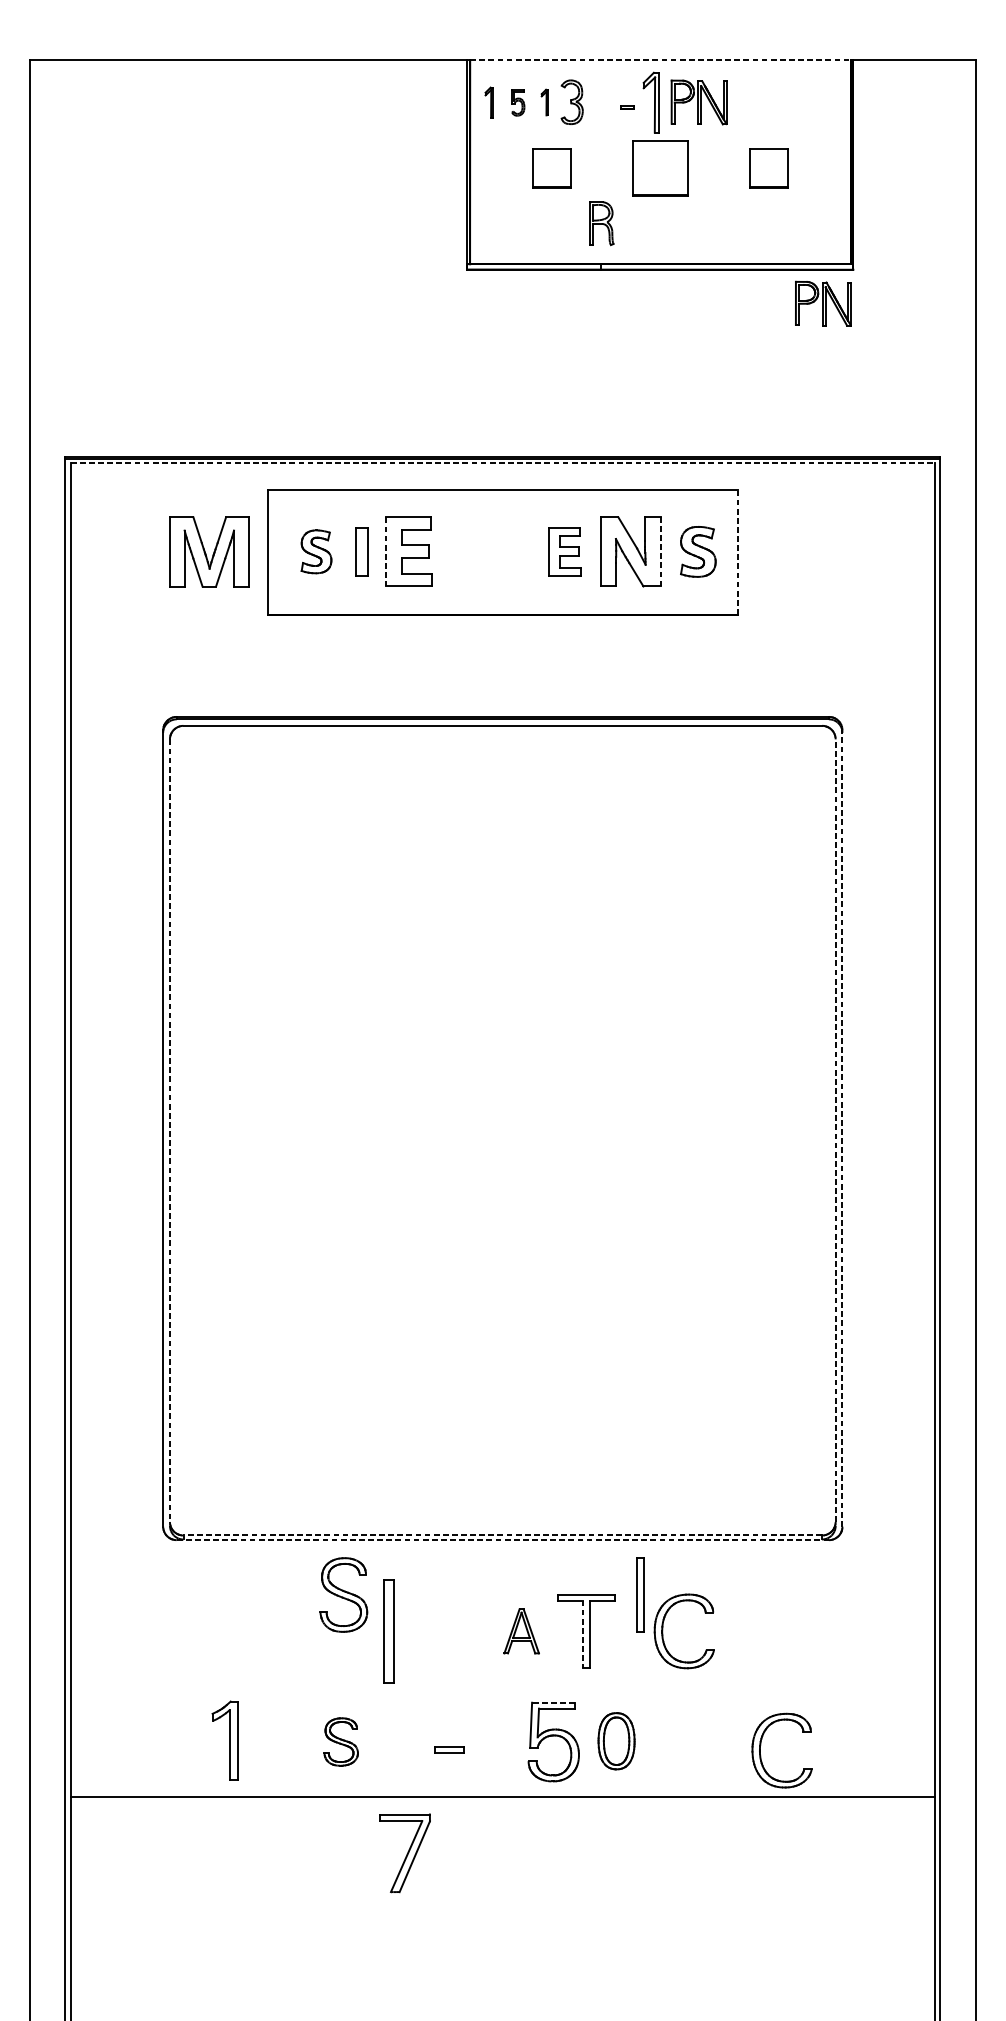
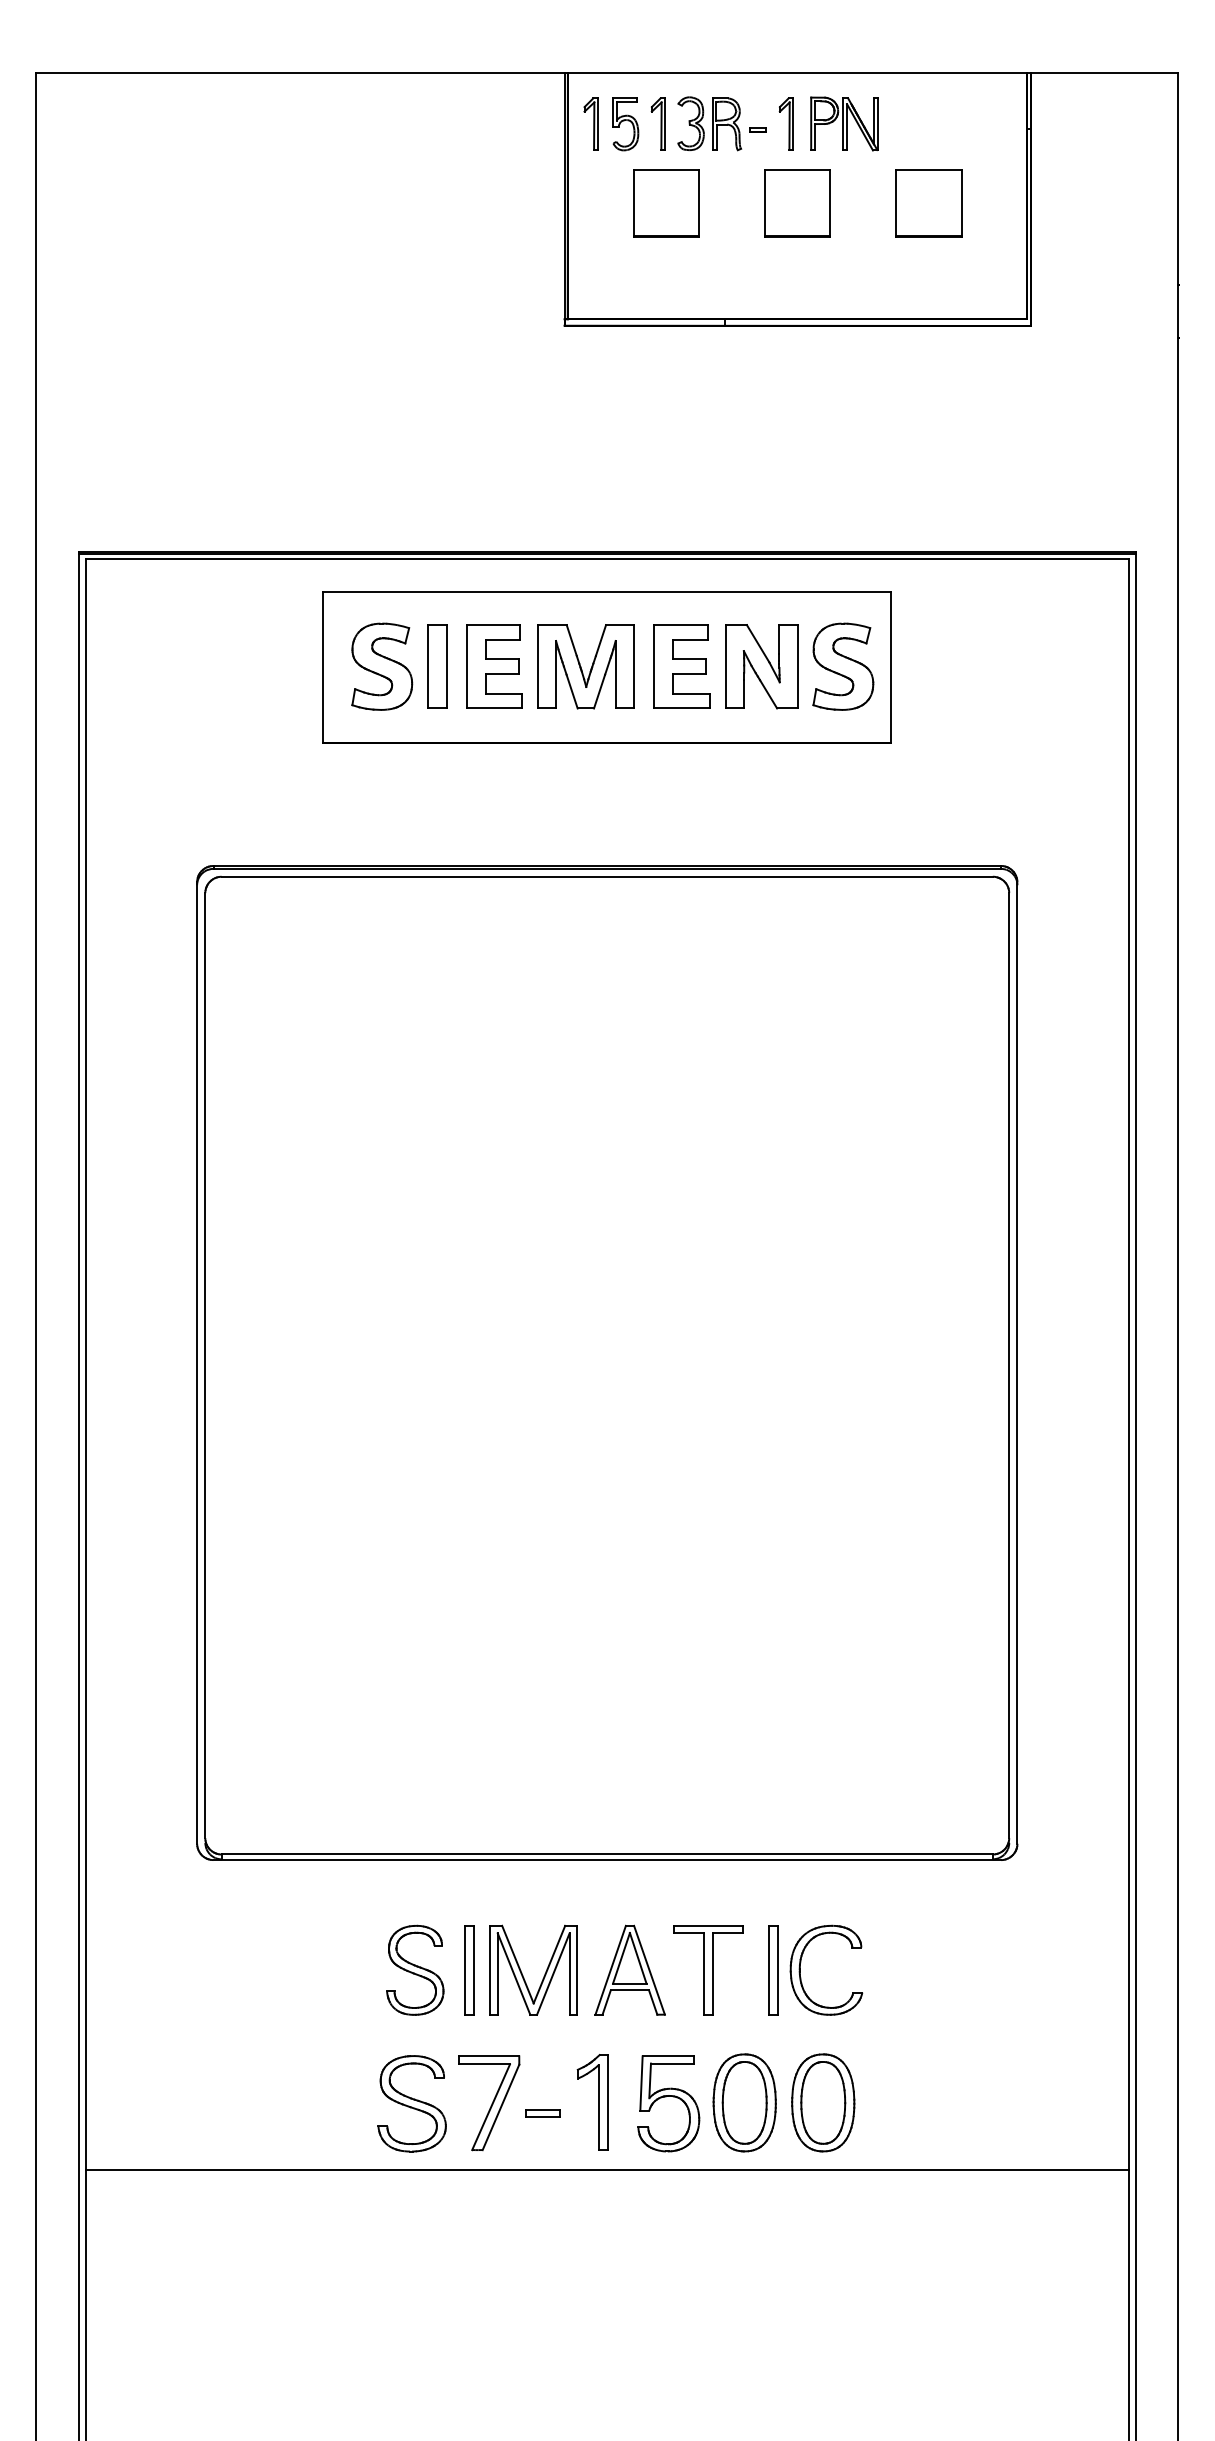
line: (660, 60) -> (797, 73), dashed -> solid
part: (488, 102) -> (590, 123), size x1.43
part: (517, 102) -> (625, 124), size x1.67
part: (544, 102) -> (657, 123), size x1.67
part: (650, 102) -> (785, 123), size x0.71
part: (551, 168) -> (666, 203), size x1.43
part: (768, 168) -> (928, 203), size x1.43
part: (602, 223) -> (727, 124), moved
part: (823, 303) -> (994, 366), removed
line: (503, 463) -> (607, 559), dashed -> solid
part: (209, 551) -> (585, 666), moved
part: (316, 551) -> (382, 666), size x1.67
part: (362, 551) -> (437, 666), size x1.43
line: (386, 551) -> (466, 666), dashed -> solid
part: (564, 551) -> (681, 666), size x1.43
line: (660, 551) -> (797, 666), dashed -> solid
part: (698, 551) -> (843, 666), size x1.43
line: (738, 551) -> (891, 666), dashed -> solid
line: (842, 1128) -> (1017, 1363), dashed -> solid
line: (170, 1130) -> (205, 1365), dashed -> solid
line: (835, 1130) -> (1009, 1365), dashed -> solid
line: (503, 1535) -> (607, 1854), dashed -> solid
line: (503, 1540) -> (607, 1860), dashed -> solid
part: (344, 1594) -> (415, 1969), moved
part: (640, 1595) -> (773, 1970), moved
part: (521, 1630) -> (629, 1969), size x1.67
part: (388, 1631) -> (469, 1970), size x0.71
part: (432, 1633) -> (522, 1972), added
line: (583, 1634) -> (704, 1973), dashed -> solid
line: (553, 1702) -> (668, 2056), dashed -> solid
part: (224, 1740) -> (592, 2102), moved
part: (616, 1740) -> (744, 2102), size x1.43
part: (681, 1740) -> (823, 2102), added
part: (340, 1741) -> (411, 2103), size x1.67
part: (761, 1744) -> (919, 2106), removed
part: (405, 1853) -> (489, 2103), moved

